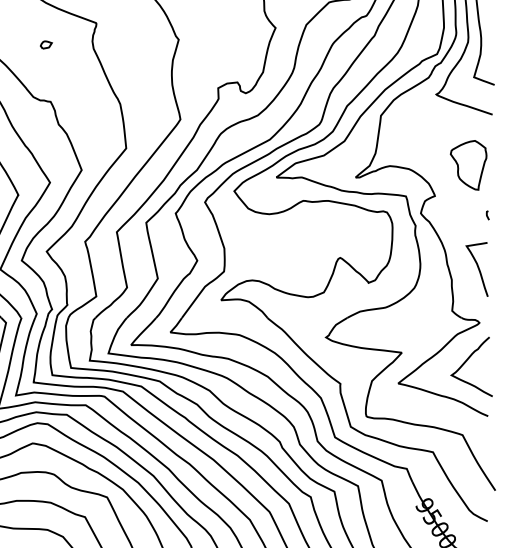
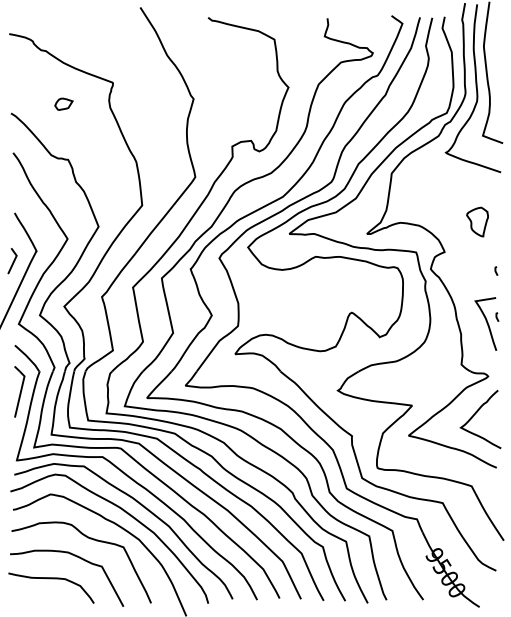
part: (45, 44) -> (63, 103), size x1.6
part: (468, 164) -> (477, 221), size x0.6
line: (488, 261) -> (497, 316), added

